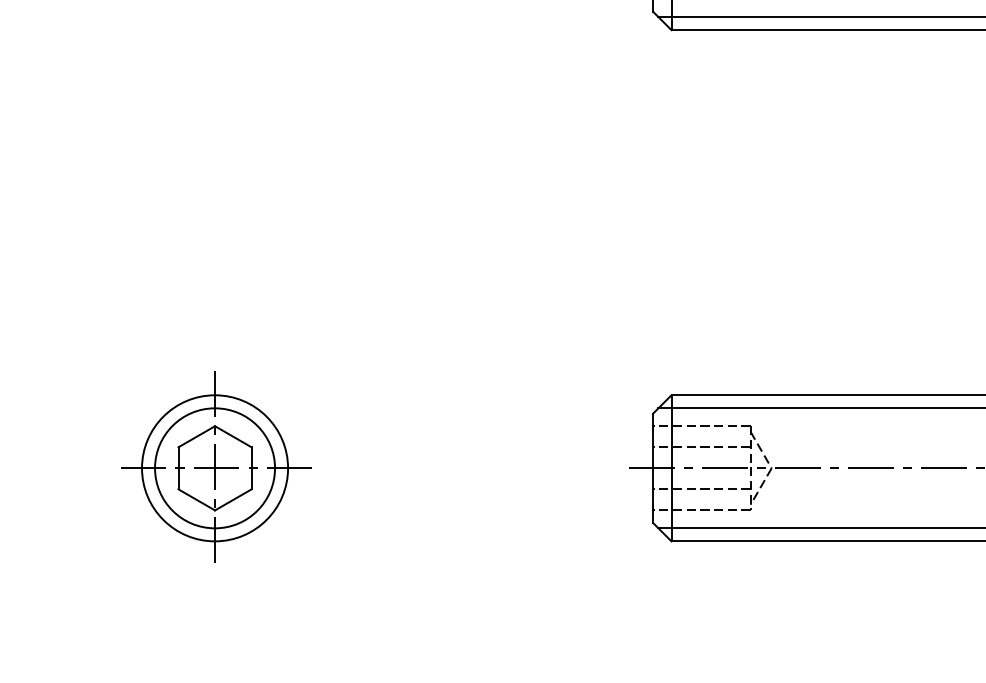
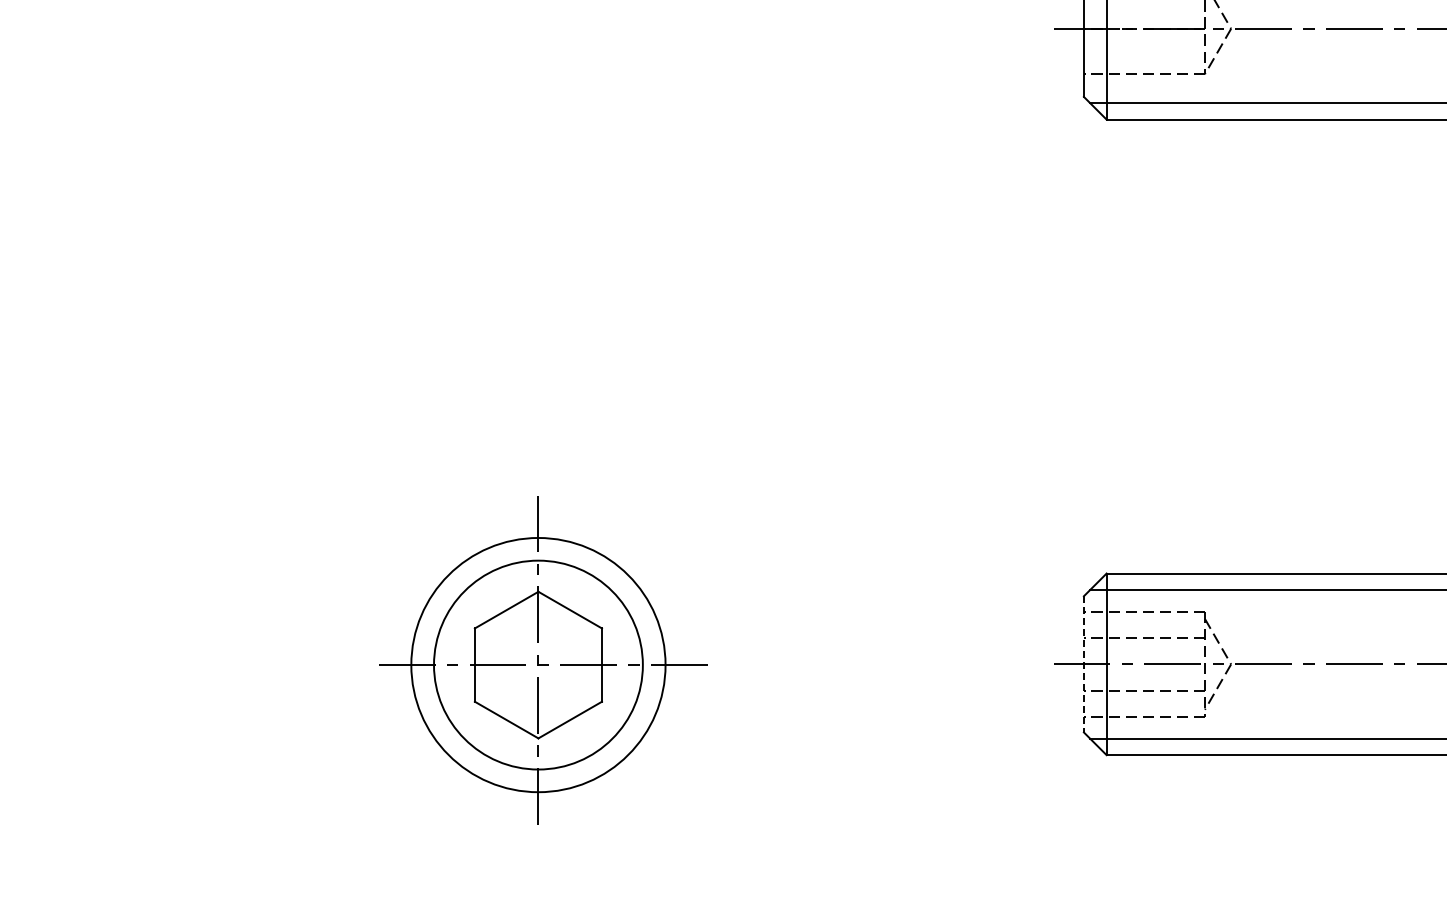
part: (216, 466) -> (540, 662), size x1.4
line: (652, 468) -> (1083, 664), solid -> dashed

